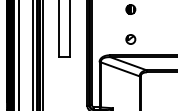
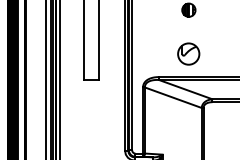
part: (130, 39) -> (188, 54), size x1.6

